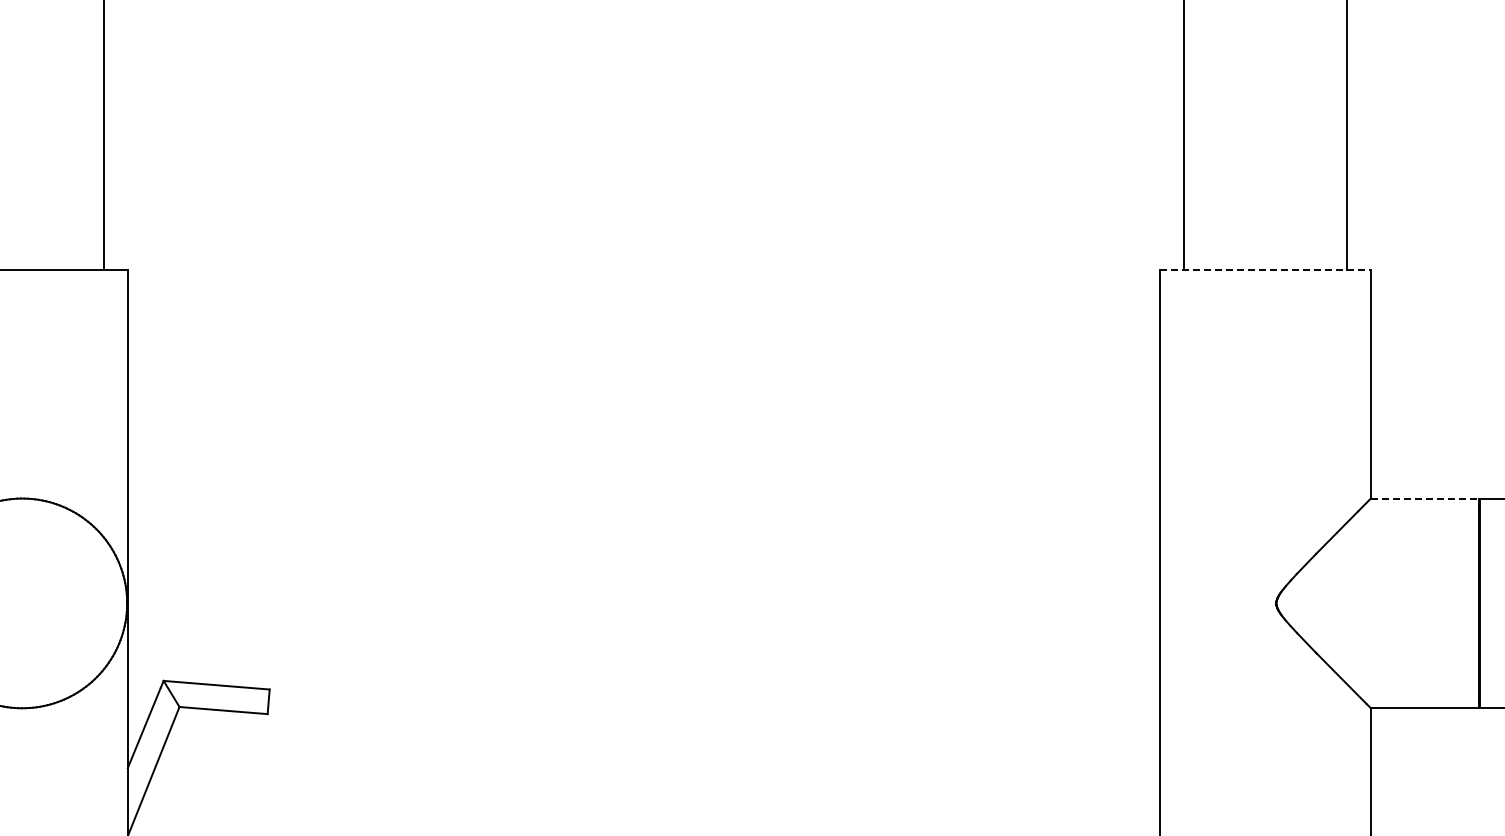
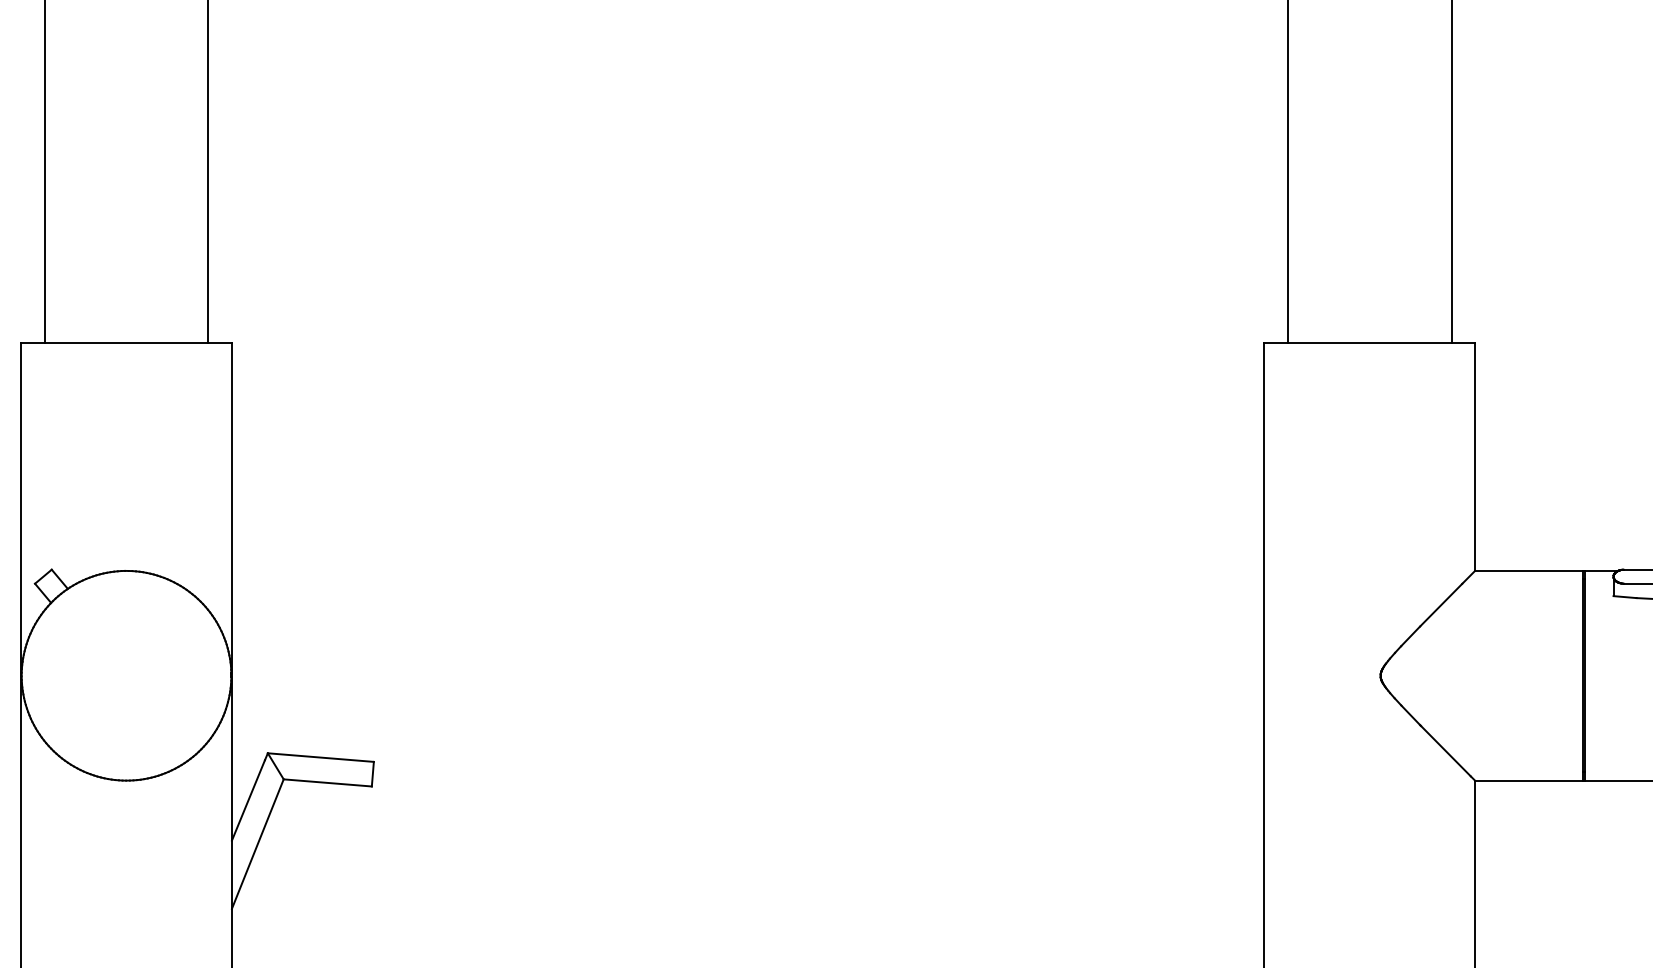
line: (1266, 270) -> (1370, 342), dashed -> solid
line: (1425, 498) -> (1529, 570), dashed -> solid

